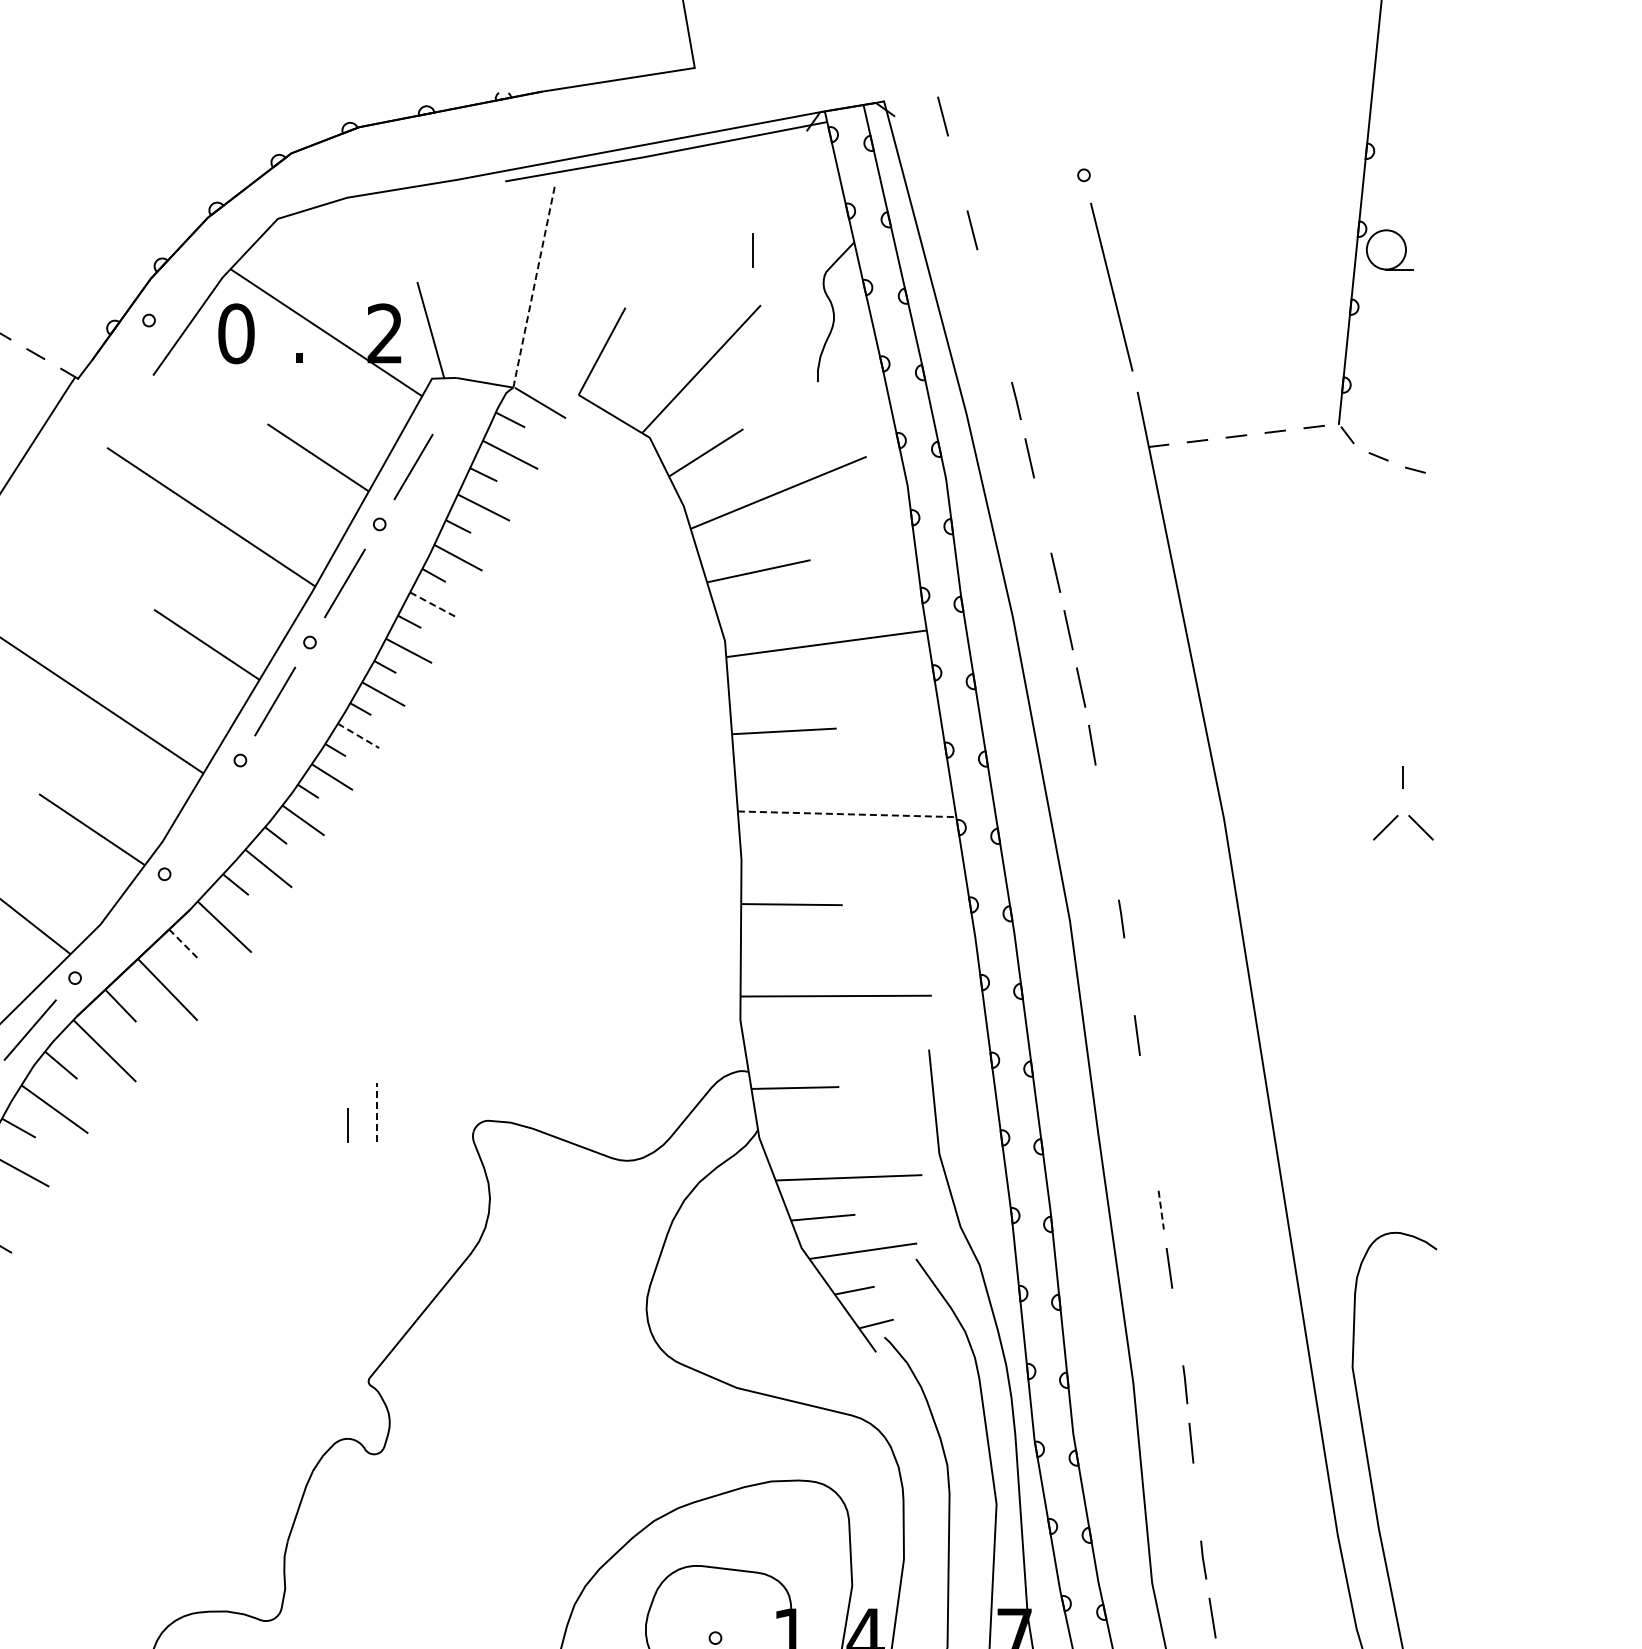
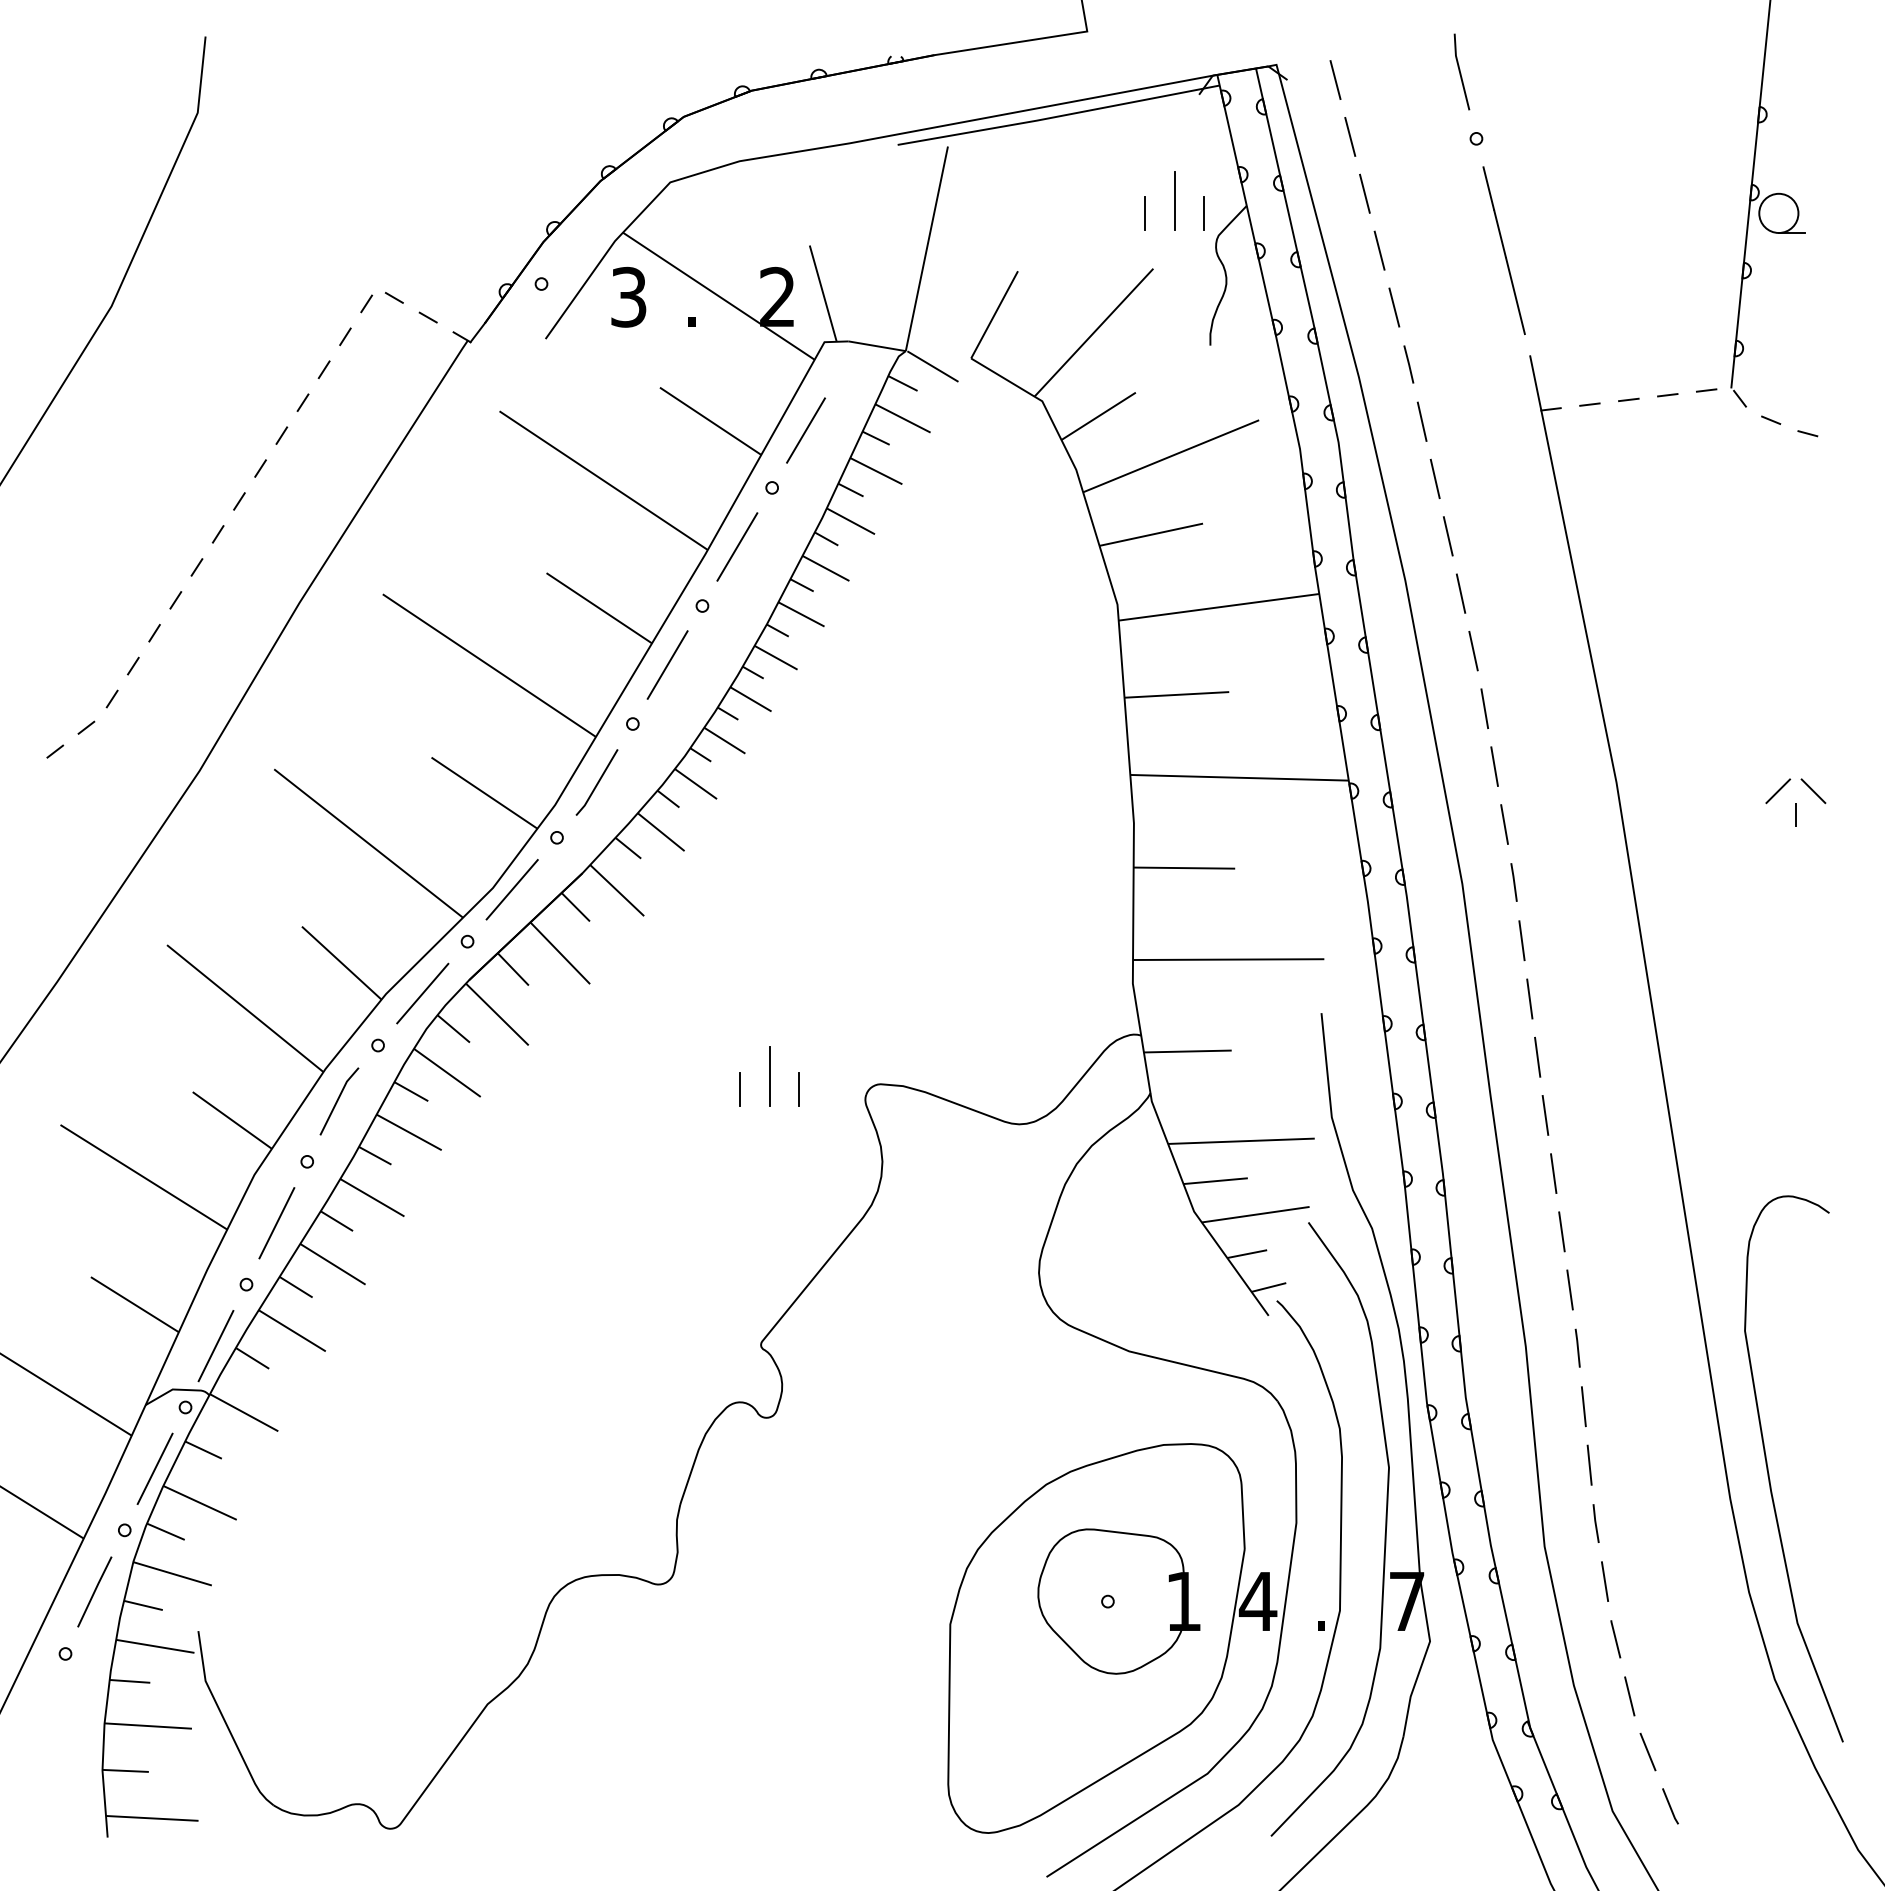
line: (1068, 108) -> (1460, 71), added
line: (958, 173) -> (1350, 136), added
line: (782, 237) -> (1174, 200), added
line: (812, 250) -> (1204, 213), added
line: (535, 285) -> (927, 248), dashed -> solid
line: (987, 287) -> (1379, 250), added
text: (236, 334) -> (628, 297), 0 -> 3
line: (1002, 344) -> (1394, 307), added
line: (1042, 515) -> (1434, 478), added
line: (433, 605) -> (825, 568), dashed -> solid
line: (358, 736) -> (750, 699), dashed -> solid
line: (1403, 777) -> (1795, 814), moved
line: (1102, 803) -> (1494, 766), added
line: (848, 814) -> (1240, 777), dashed -> solid
line: (205, 819) -> (597, 782), added
line: (1112, 861) -> (1504, 824), added
line: (119, 926) -> (511, 889), added
line: (184, 944) -> (576, 907), dashed -> solid
line: (1129, 977) -> (1521, 940), added
line: (1145, 1093) -> (1537, 1056), added
line: (377, 1112) -> (769, 1075), dashed -> solid
line: (406, 1126) -> (798, 1089), added
line: (1153, 1152) -> (1545, 1115), added
line: (1161, 1210) -> (1553, 1173), dashed -> solid
line: (1177, 1326) -> (1569, 1289), added
line: (1197, 1501) -> (1589, 1464), added

